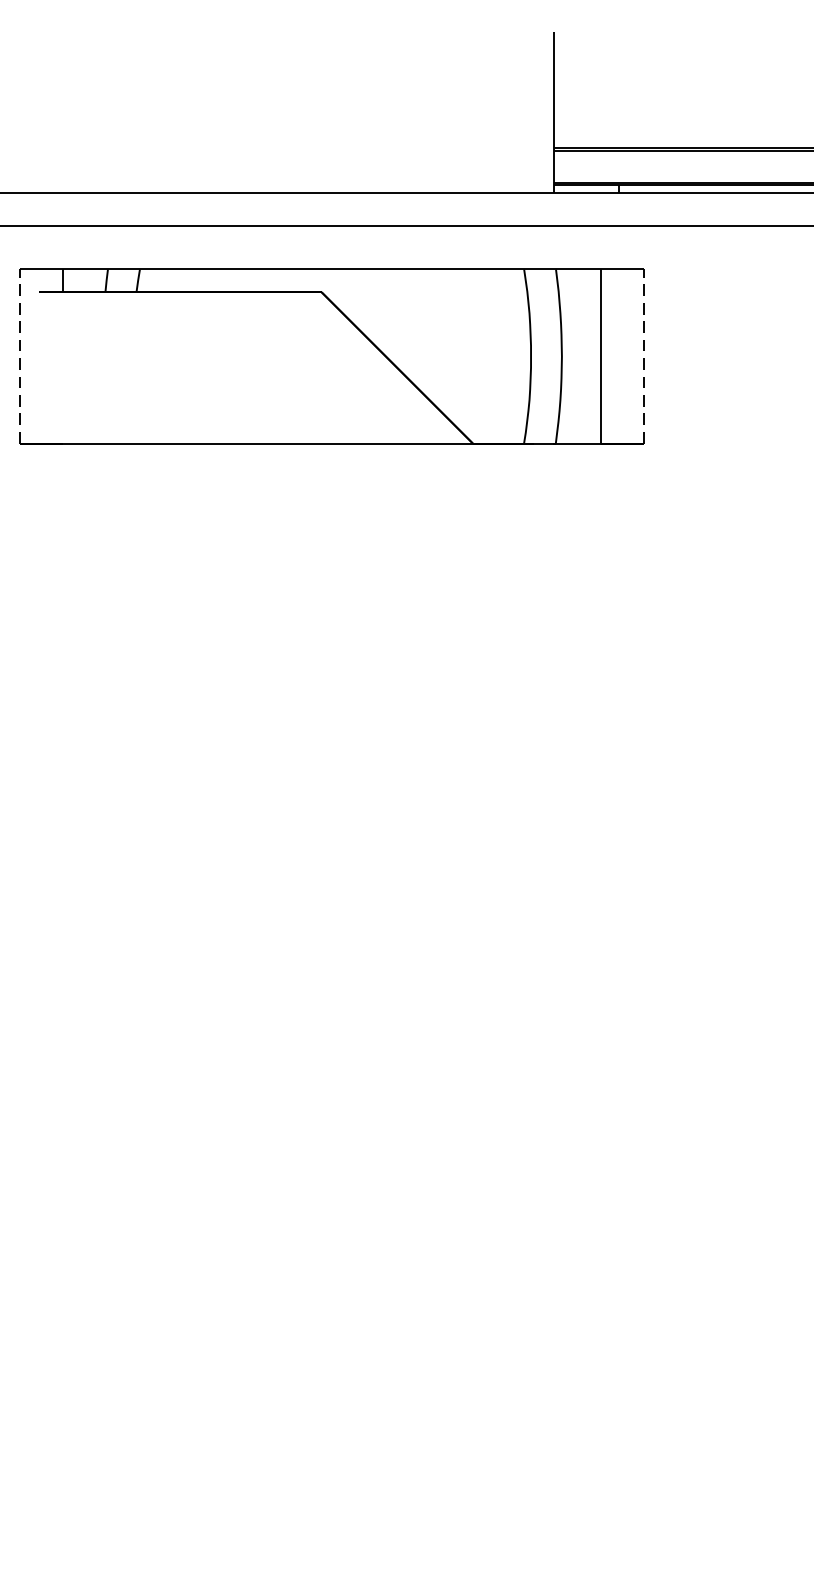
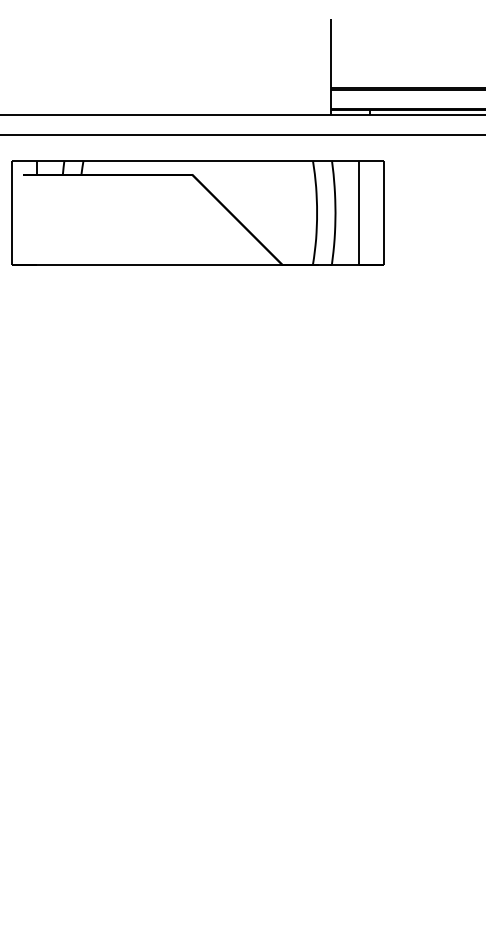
line: (21, 355) -> (12, 212), dashed -> solid
line: (643, 355) -> (384, 212), dashed -> solid

